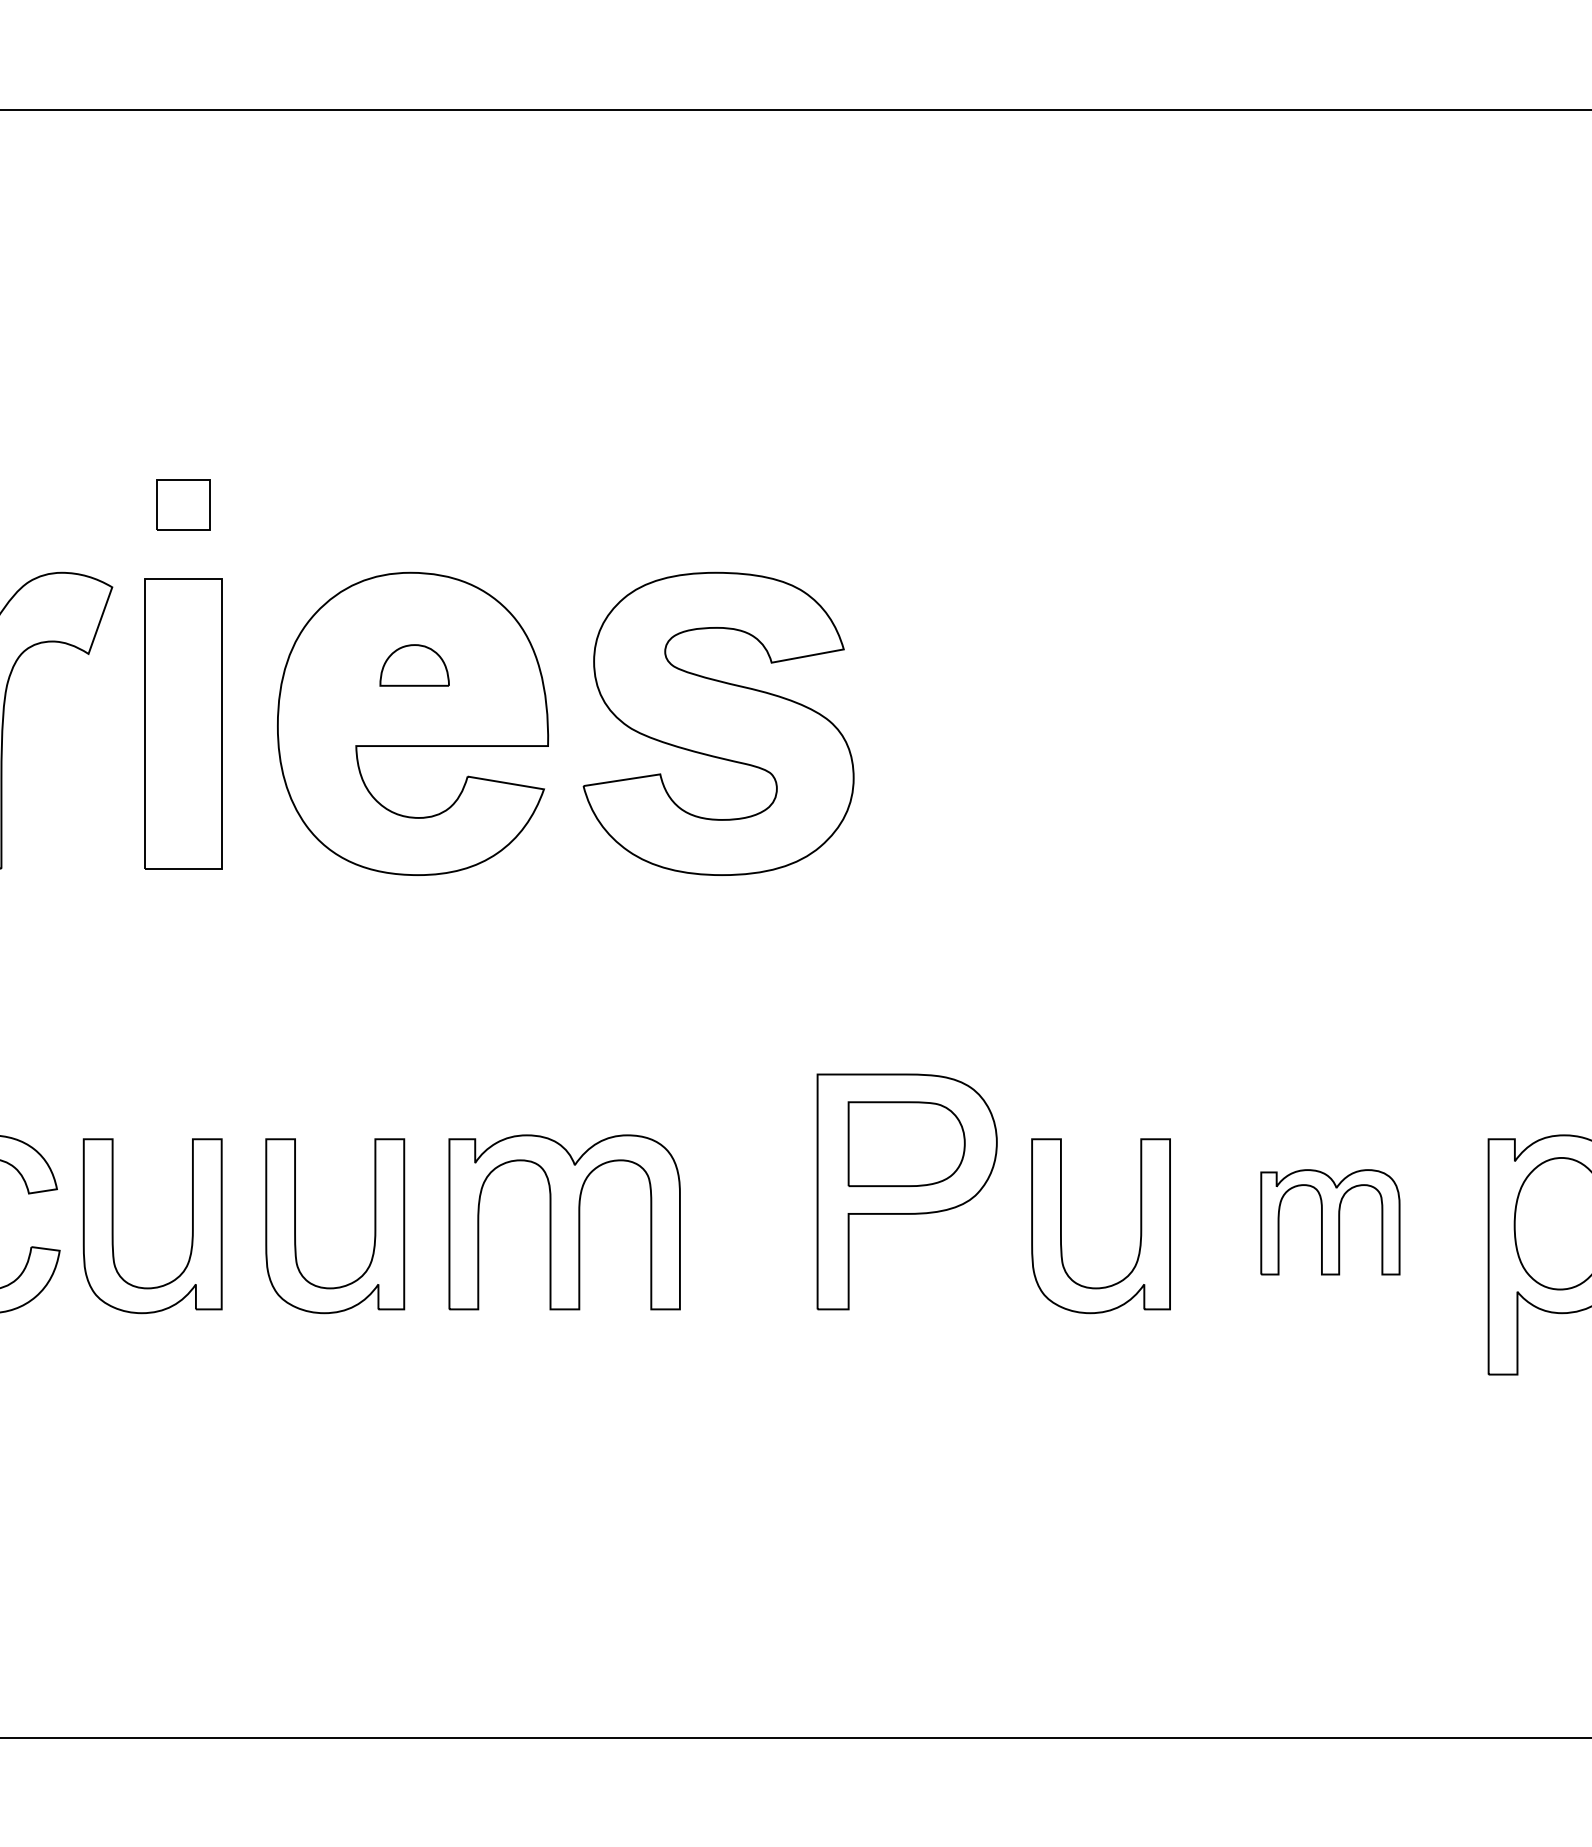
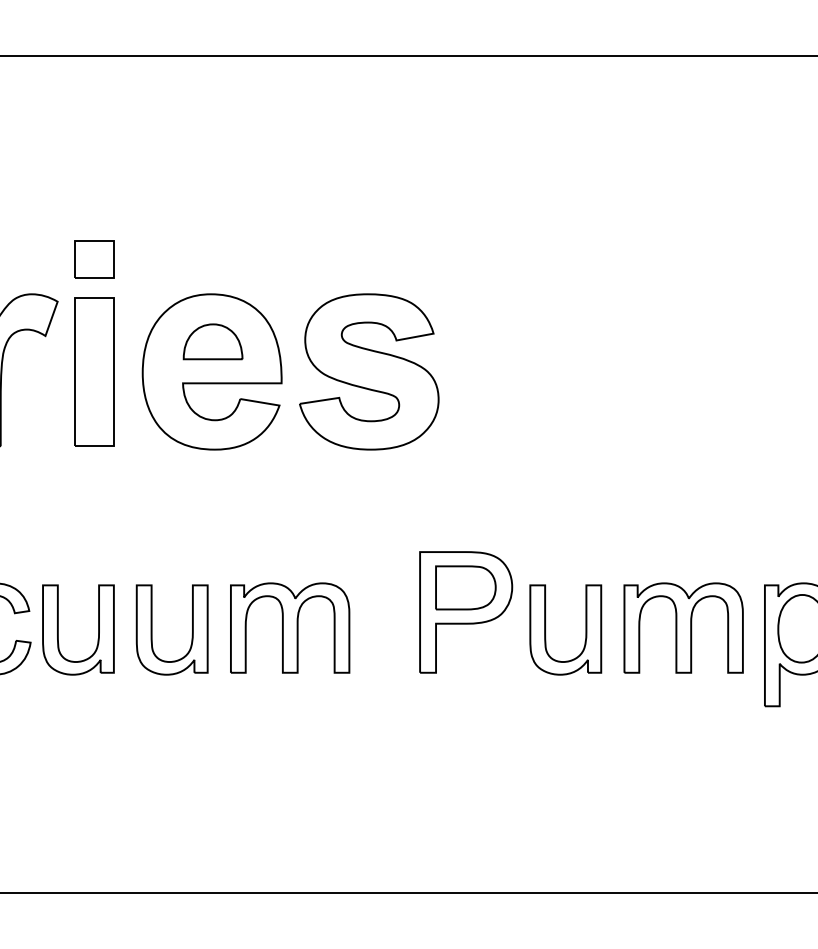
part: (183, 505) -> (94, 259), size x1.43
part: (413, 664) -> (212, 341), size x1.67
part: (1330, 1221) -> (683, 627), size x1.67

